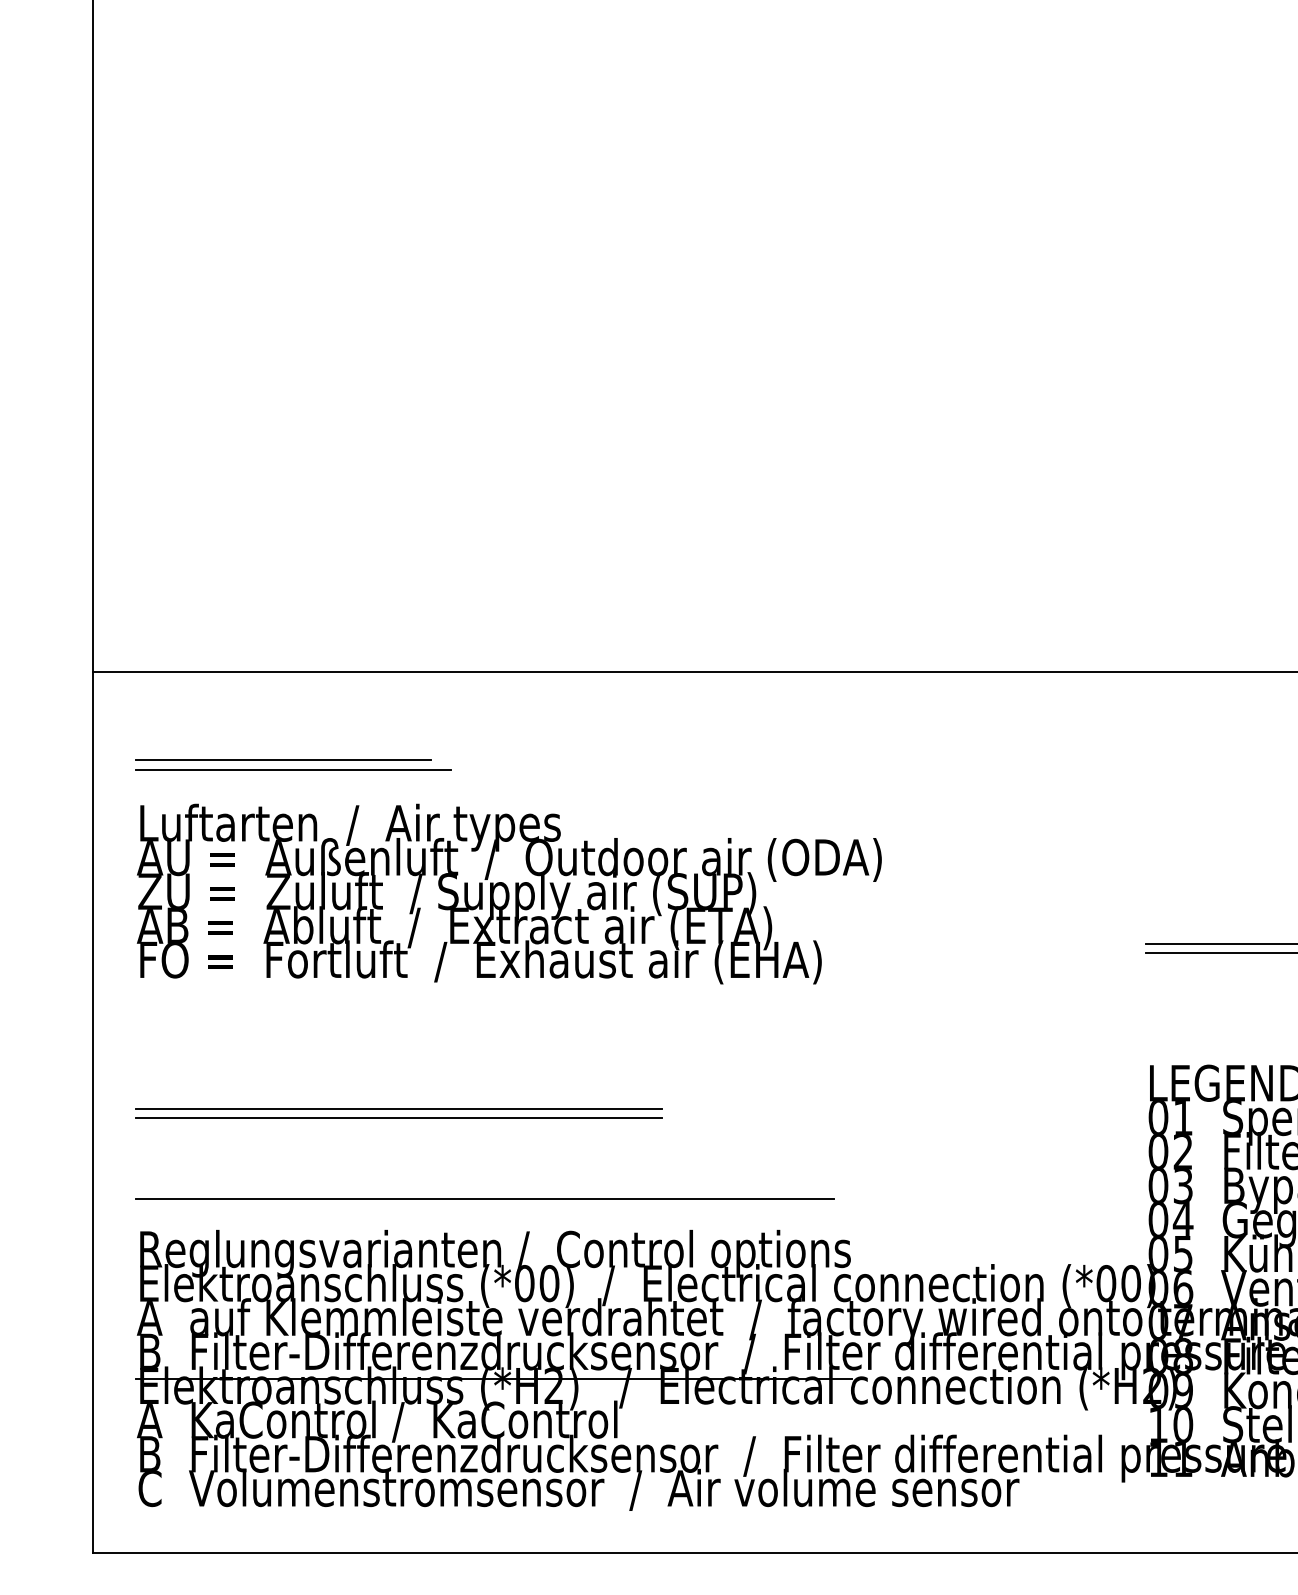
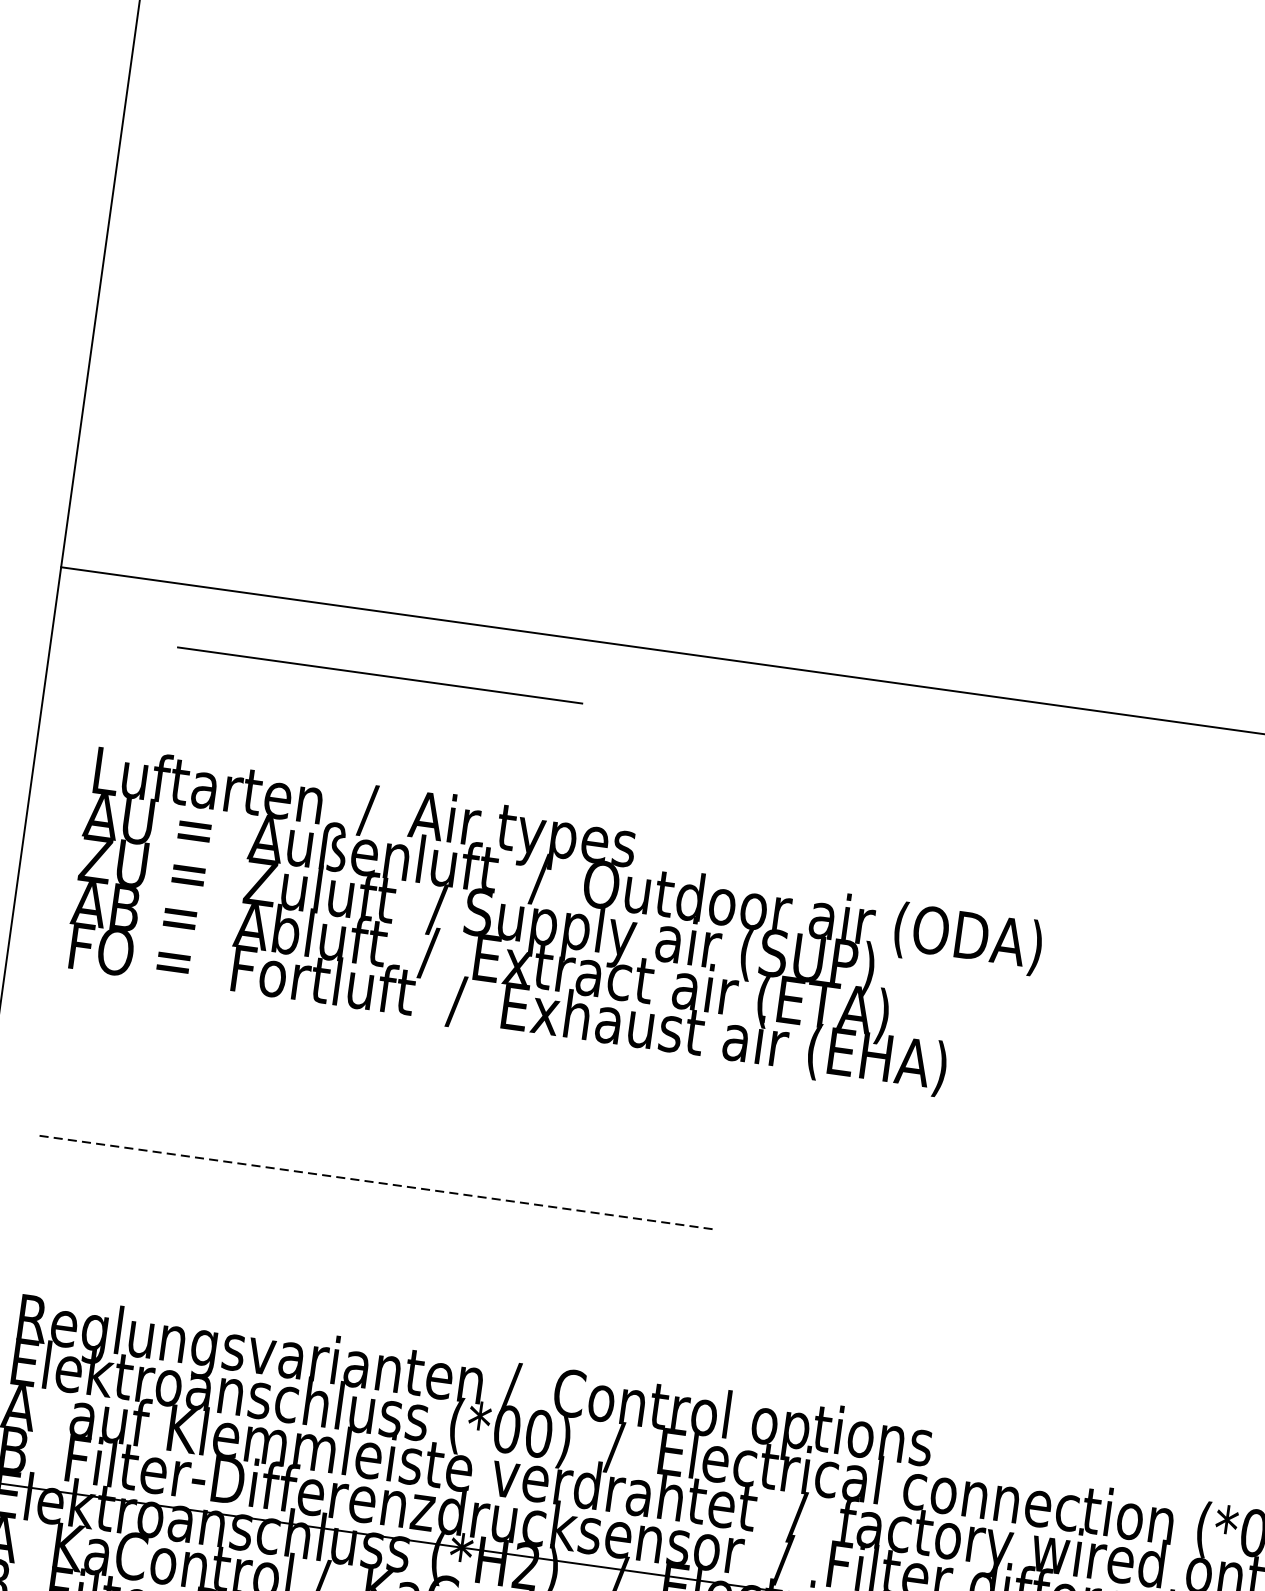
line: (283, 760) -> (290, 714), removed
line: (293, 769) -> (379, 674), moved
line: (399, 1108) -> (377, 1182), solid -> dashed
line: (399, 1118) -> (375, 1195), removed
line: (485, 1198) -> (471, 1313), removed

